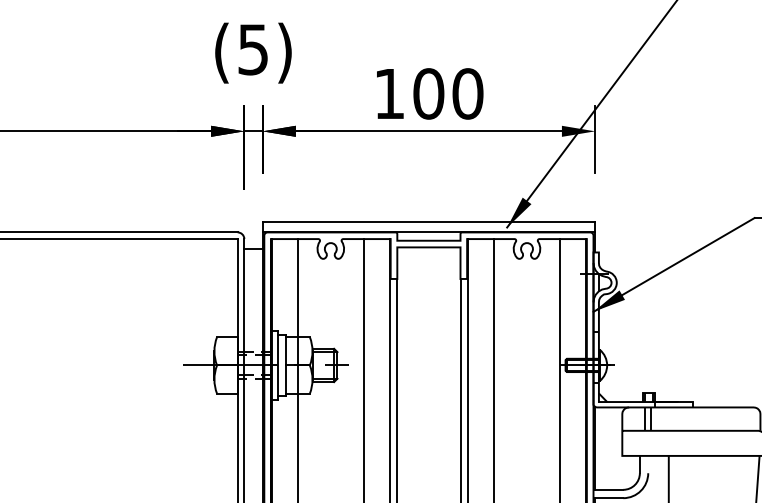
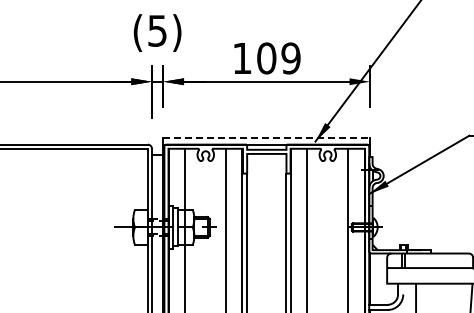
text: (466, 93) -> (290, 58), 100 -> 109
line: (430, 222) -> (267, 138), solid -> dashed

